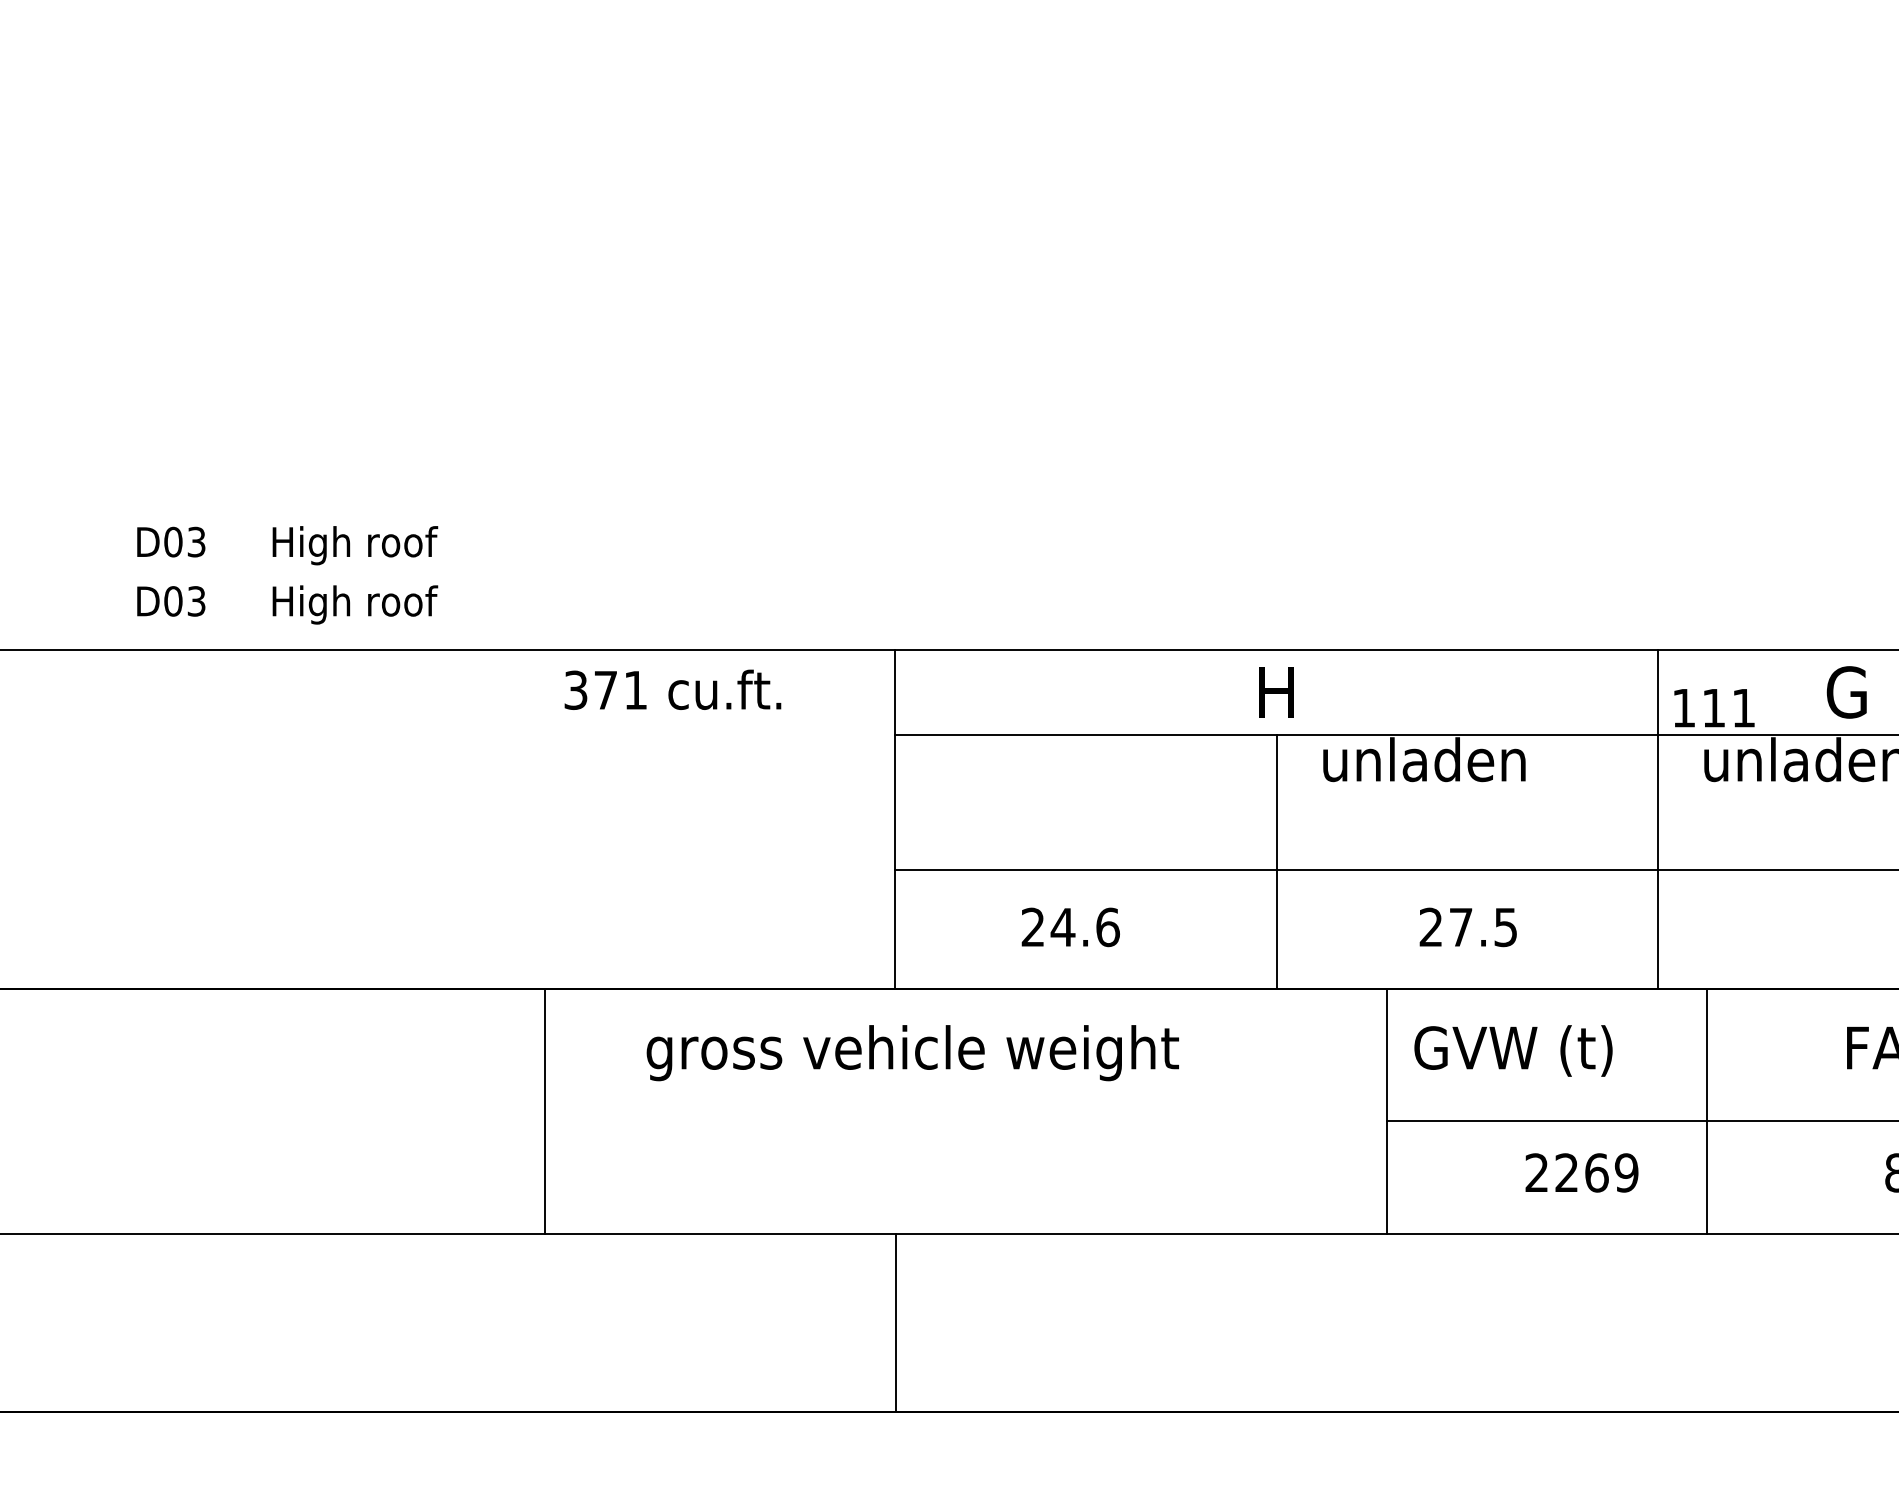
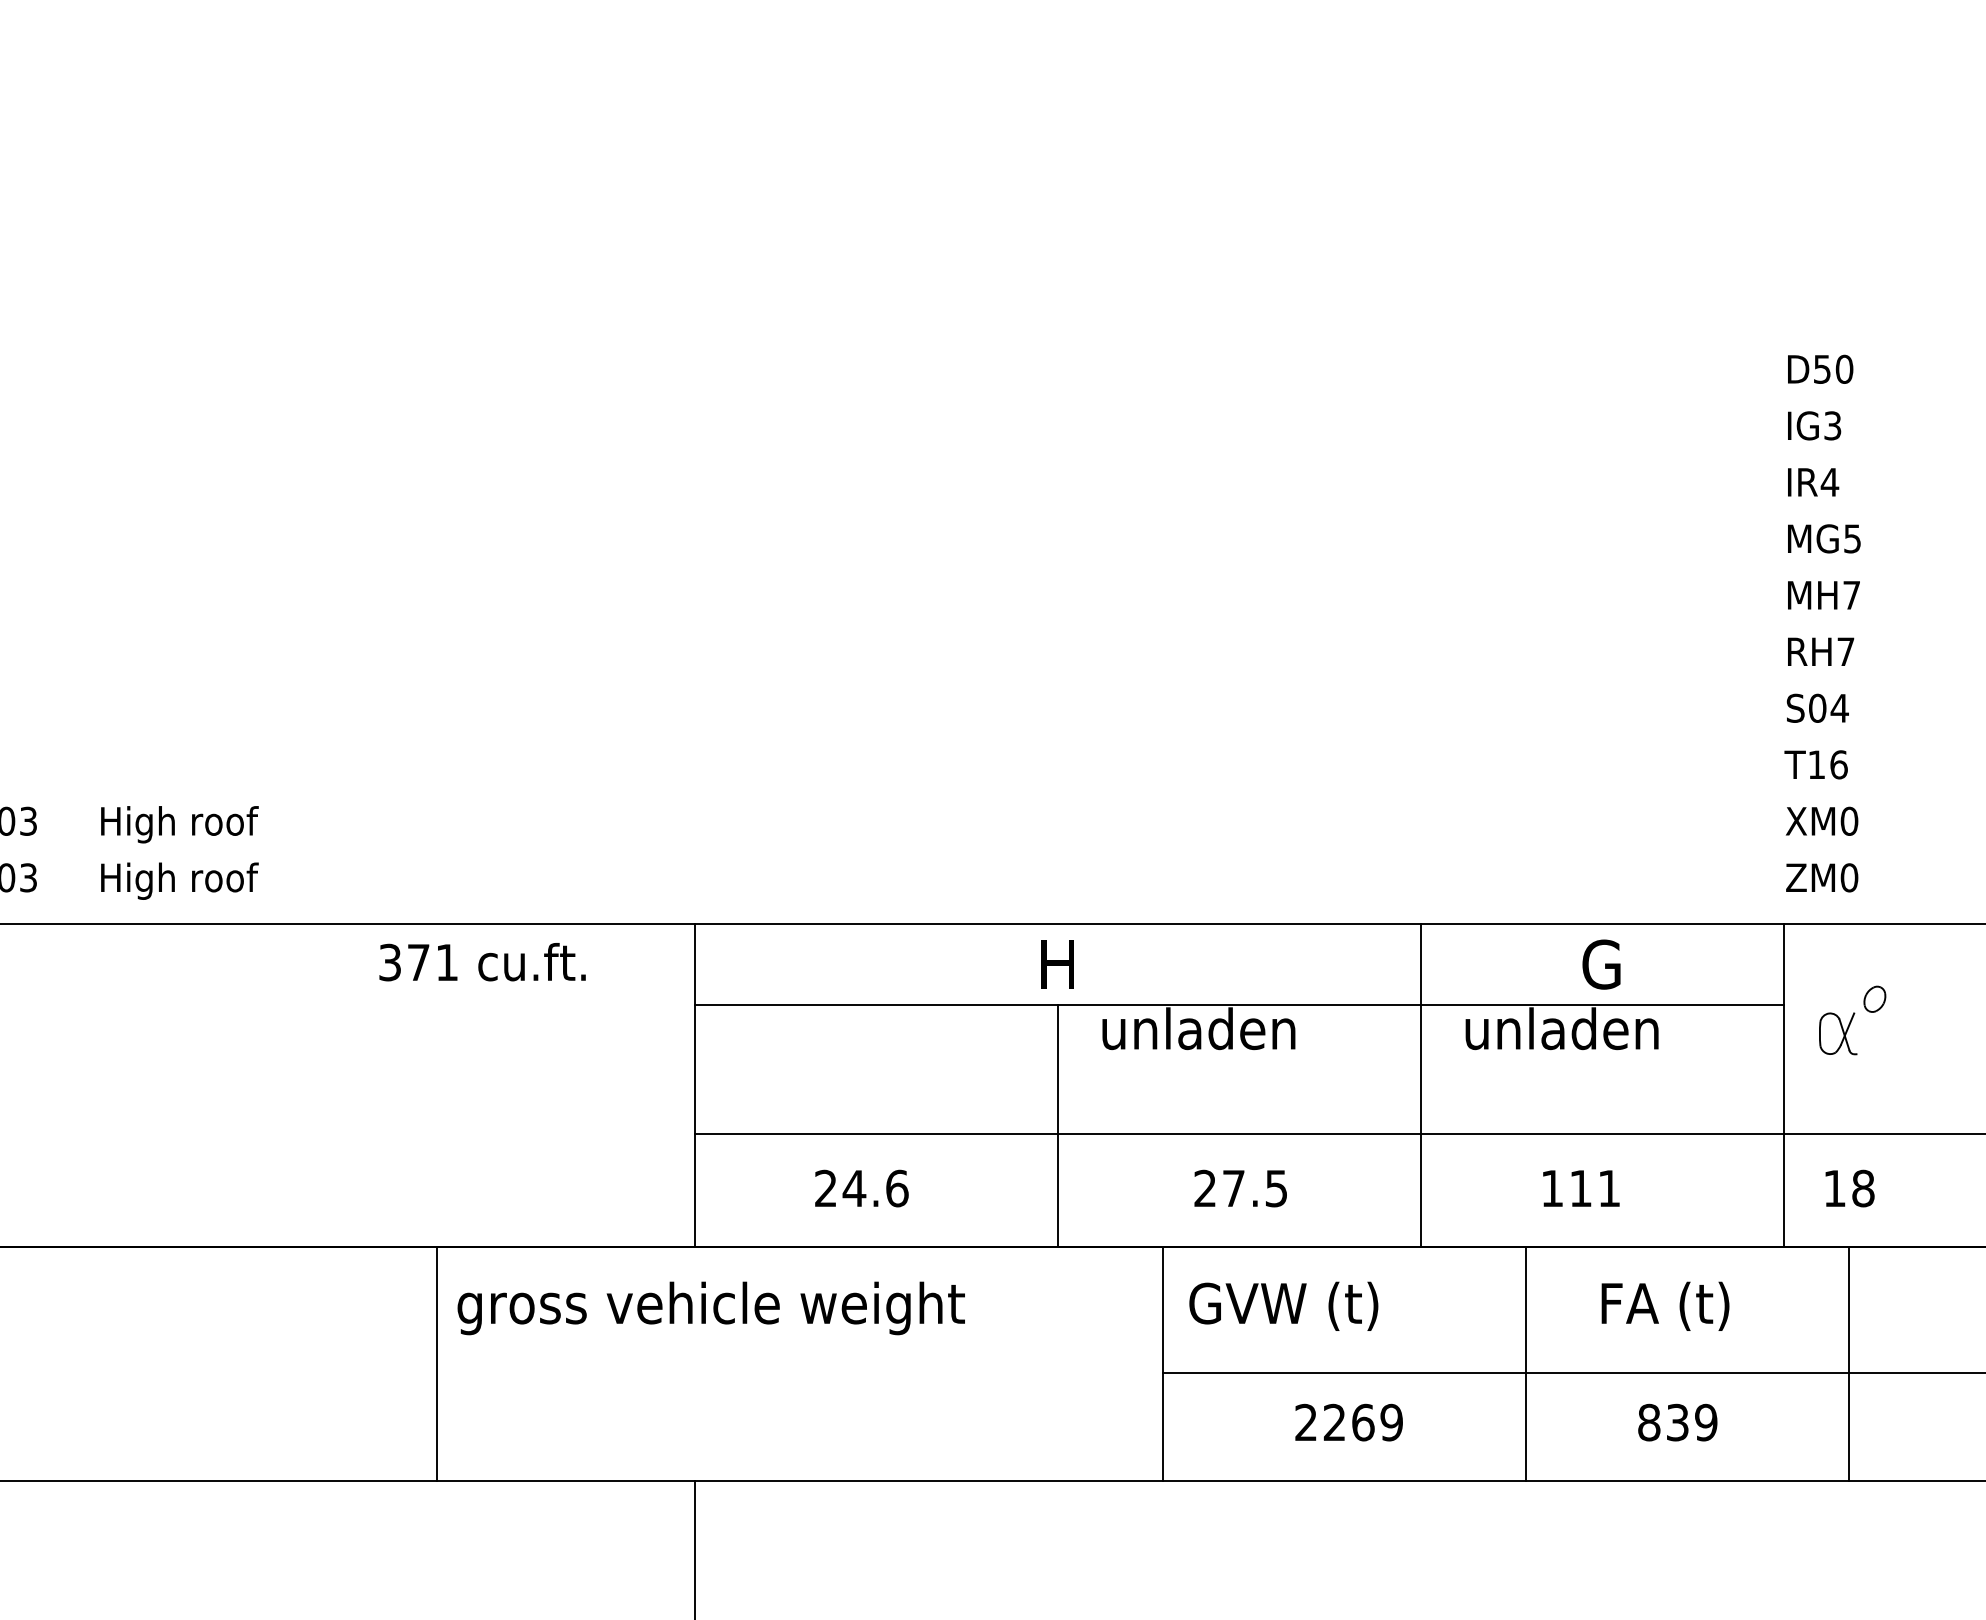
text: (1714, 708) -> (1581, 1188), moved
line: (544, 1111) -> (436, 1364), moved
line: (1707, 1111) -> (1526, 1364), moved

